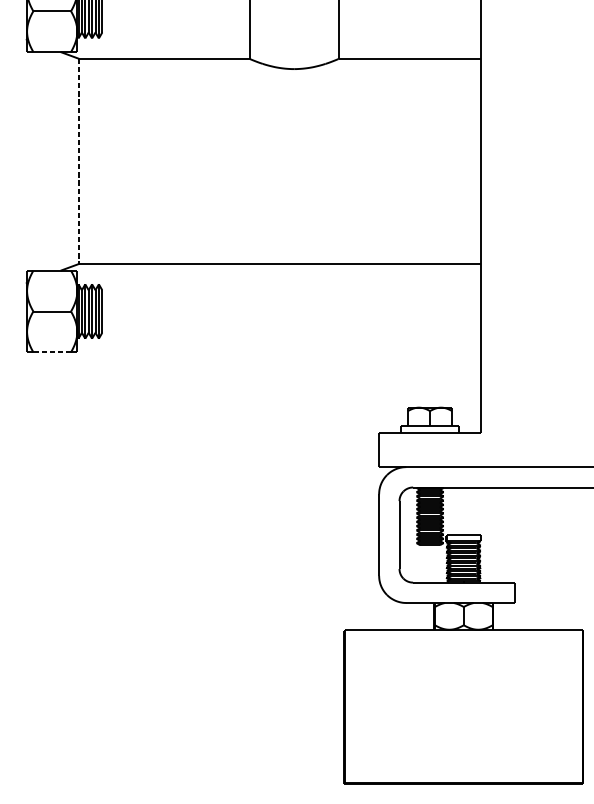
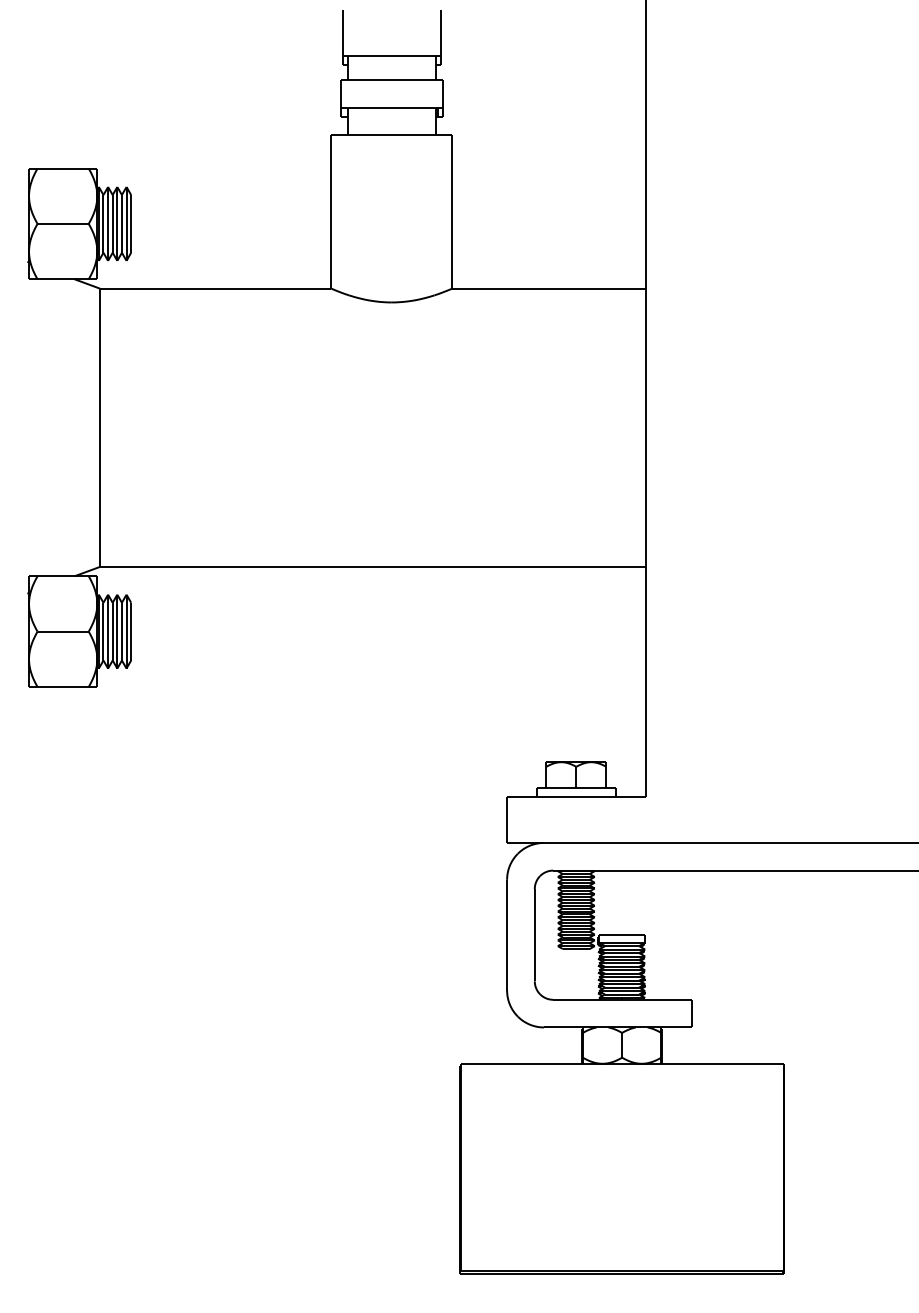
line: (79, 161) -> (100, 428), dashed -> solid
line: (52, 351) -> (63, 686), dashed -> solid

